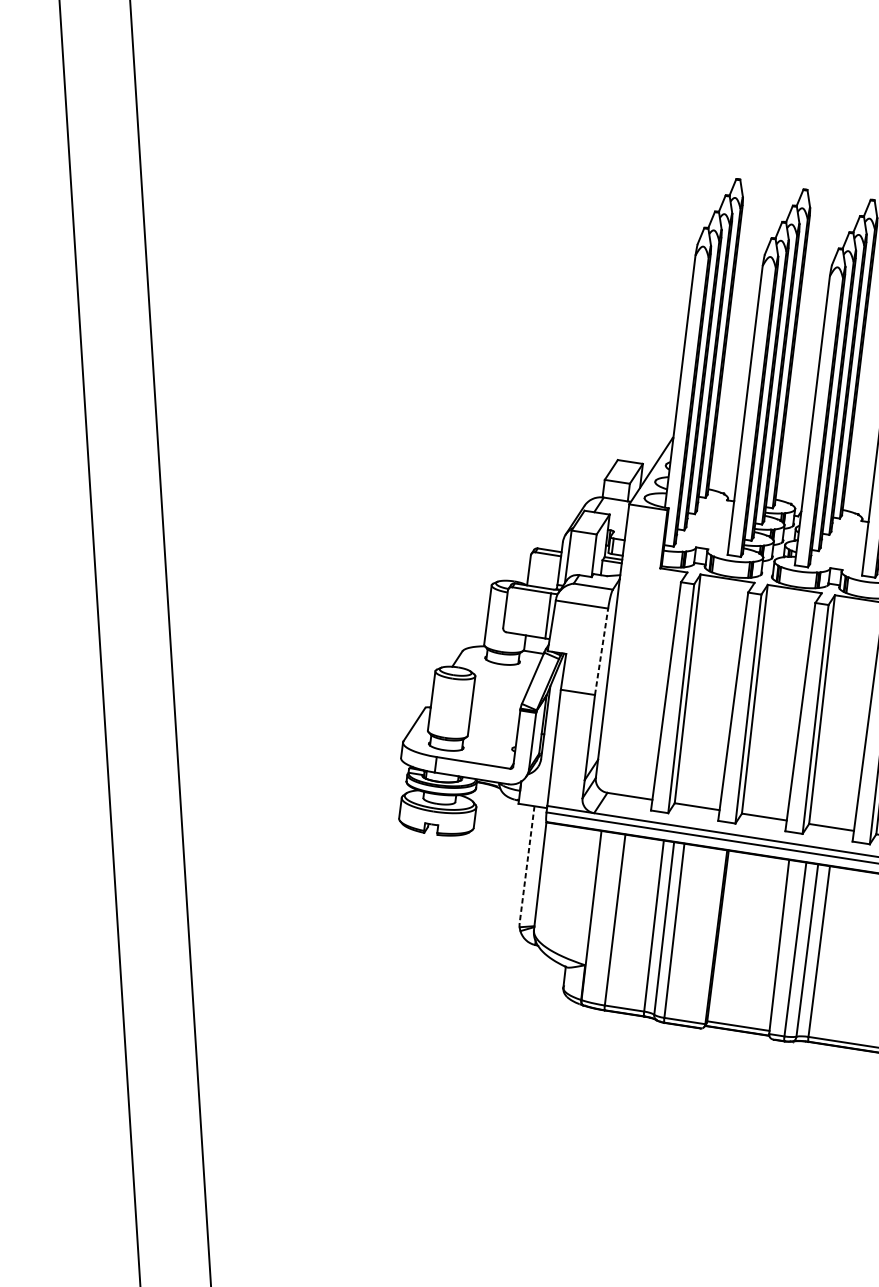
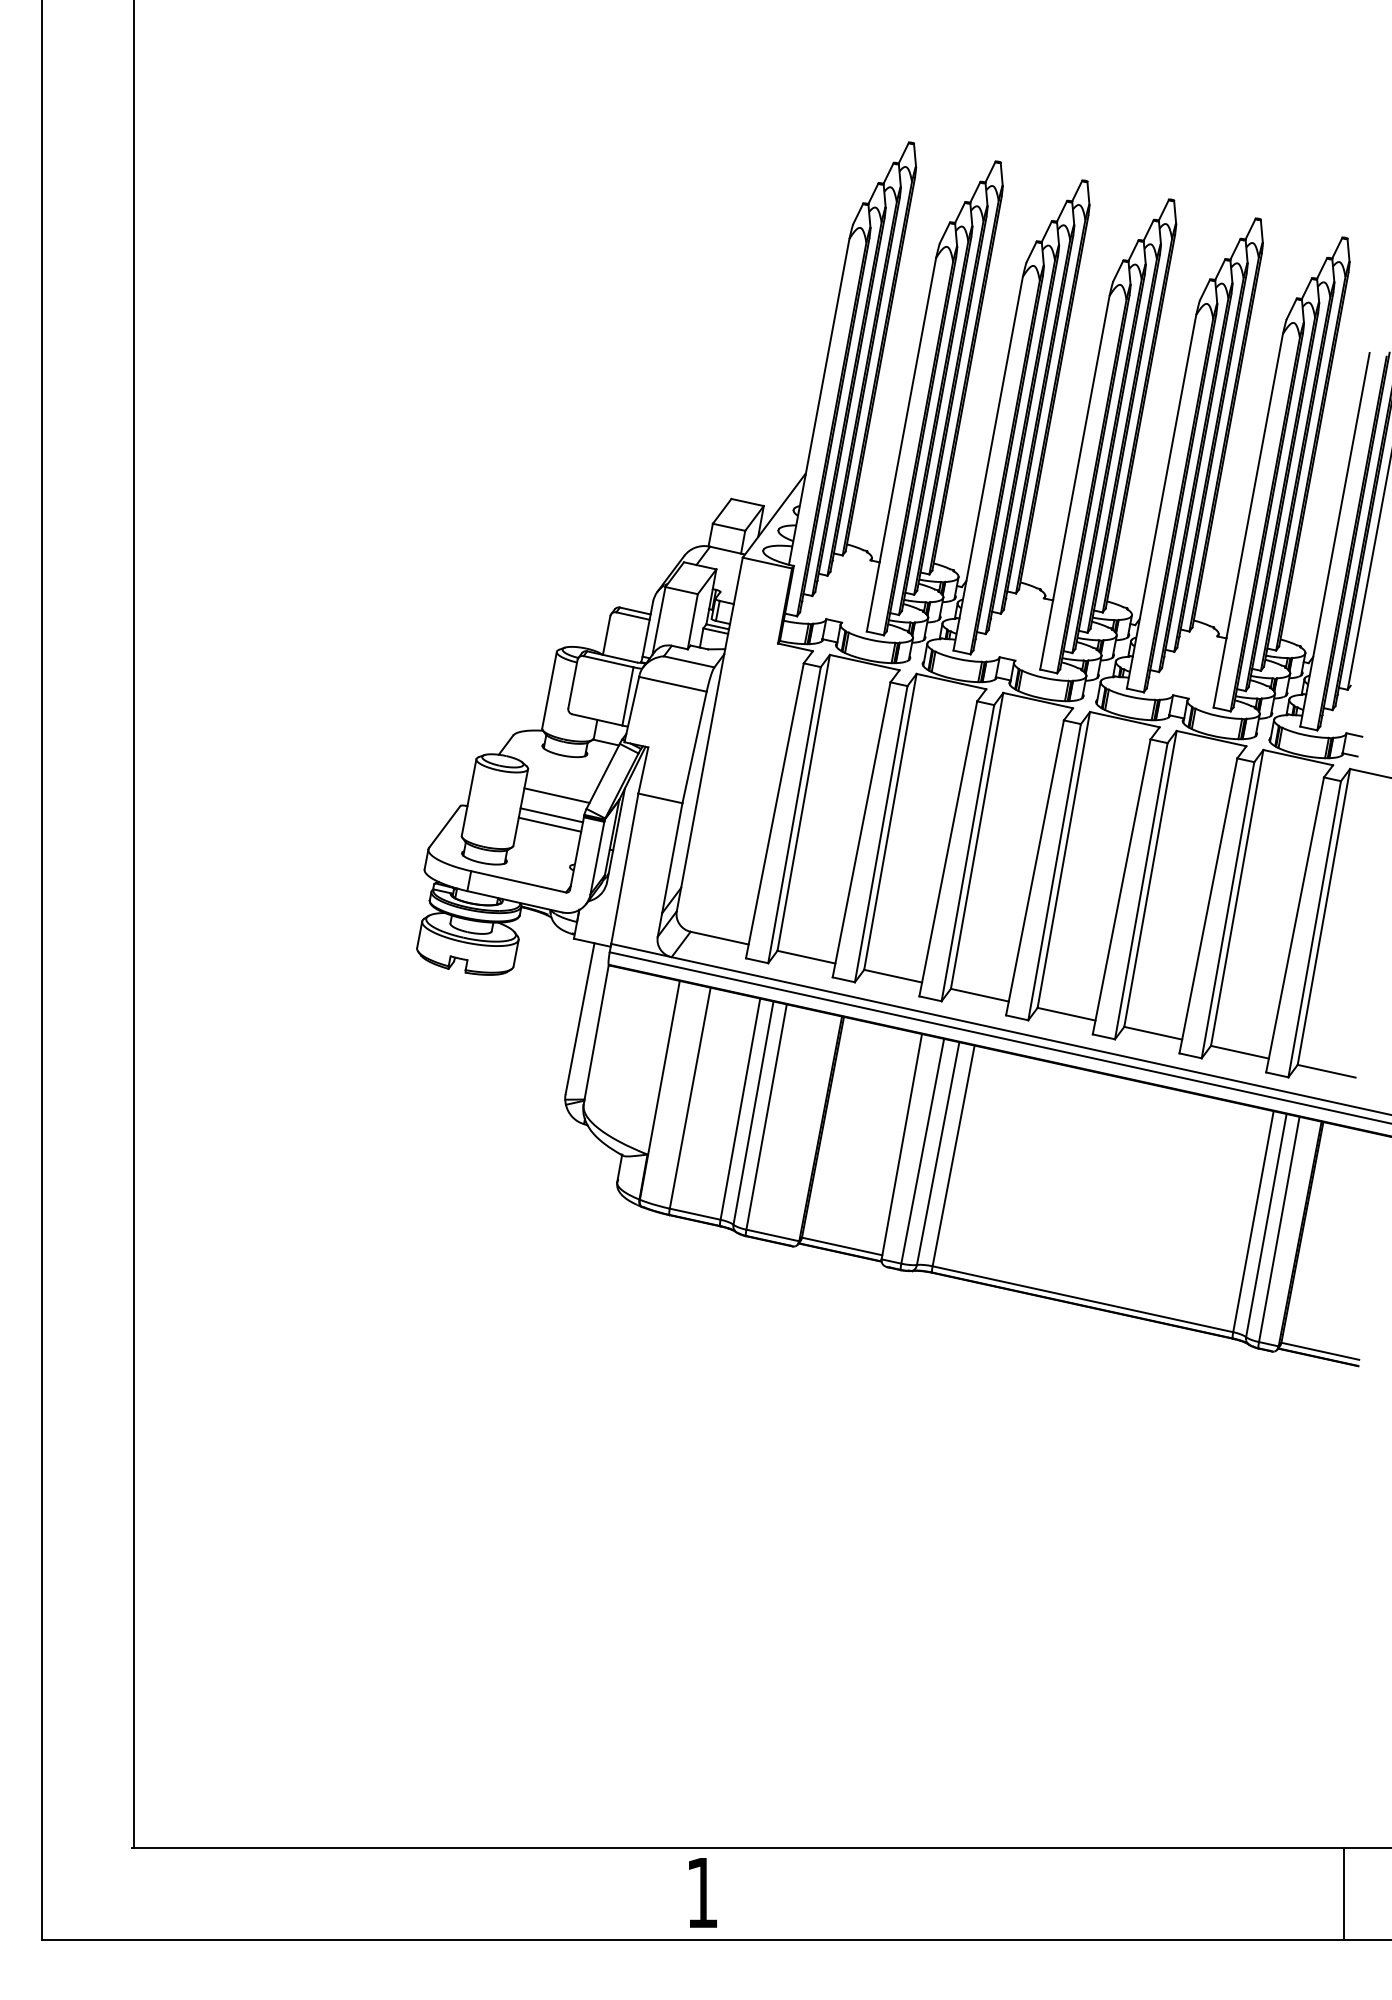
line: (601, 651) -> (694, 746), dashed -> solid
line: (498, 695) -> (556, 795), added
line: (495, 710) -> (551, 815), added
line: (494, 717) -> (549, 824), added
line: (527, 864) -> (580, 1018), dashed -> solid

